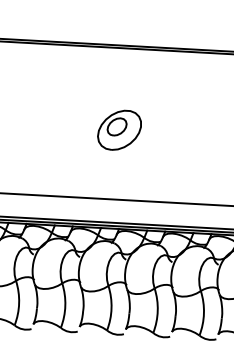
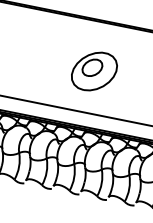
part: (119, 130) -> (94, 71), size x1.67

